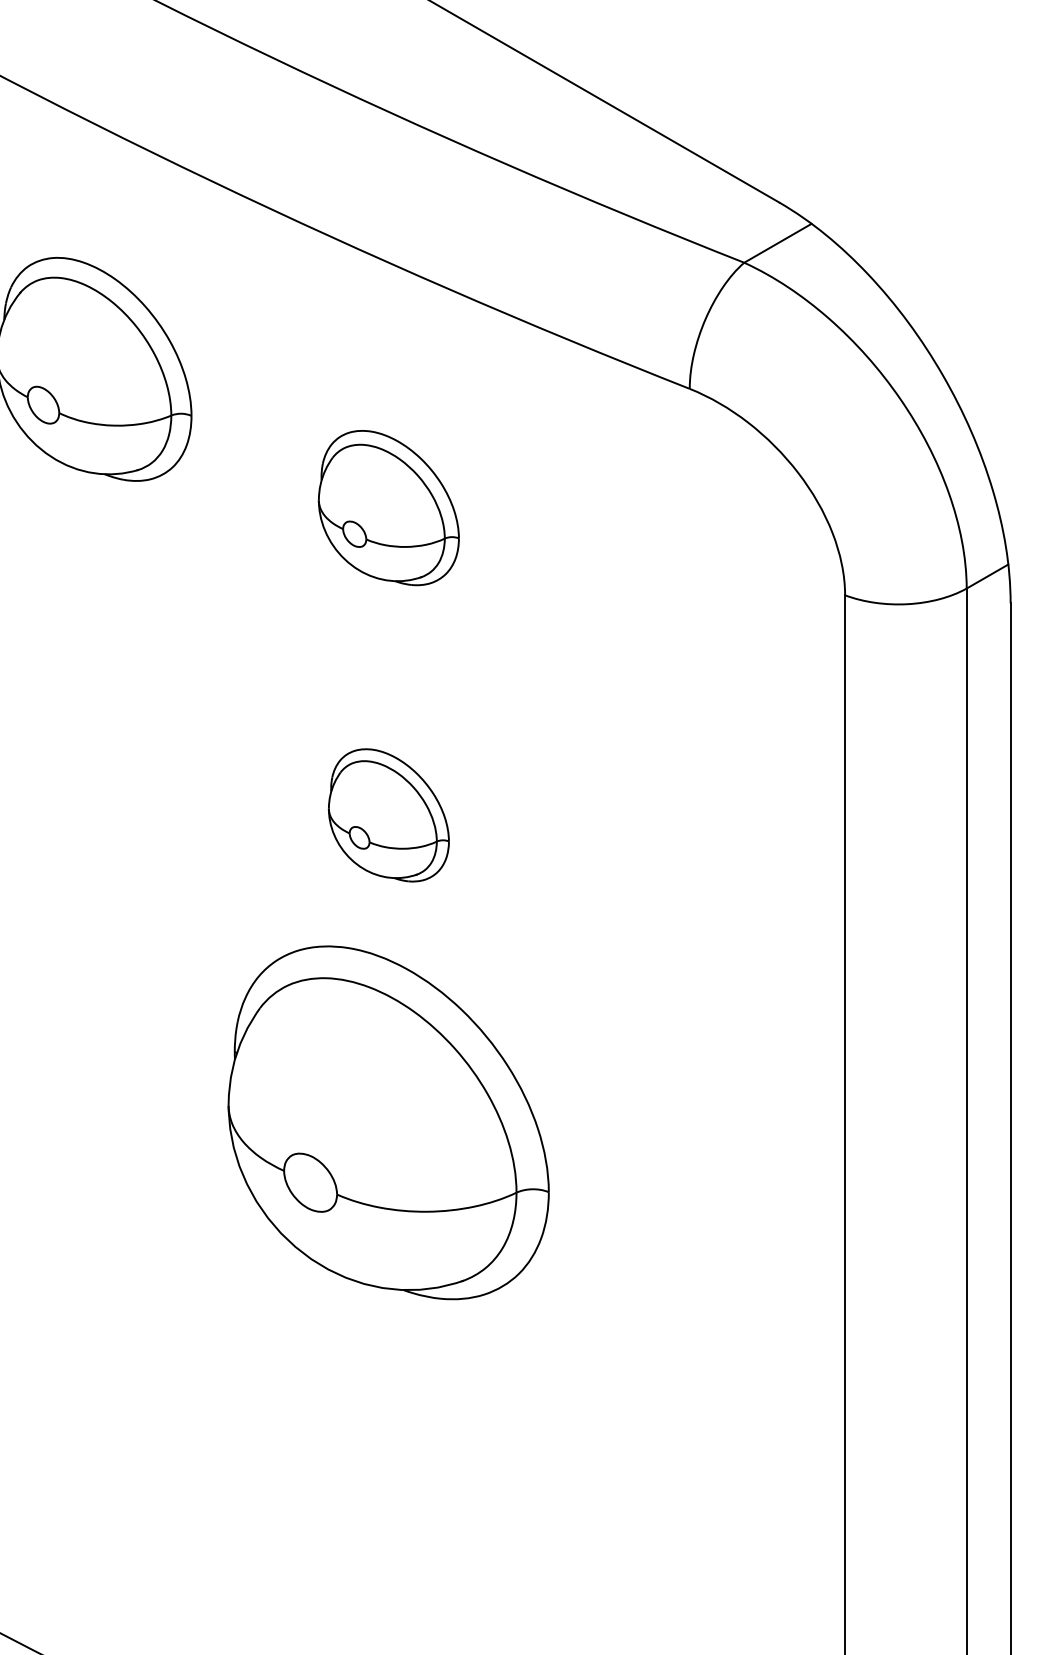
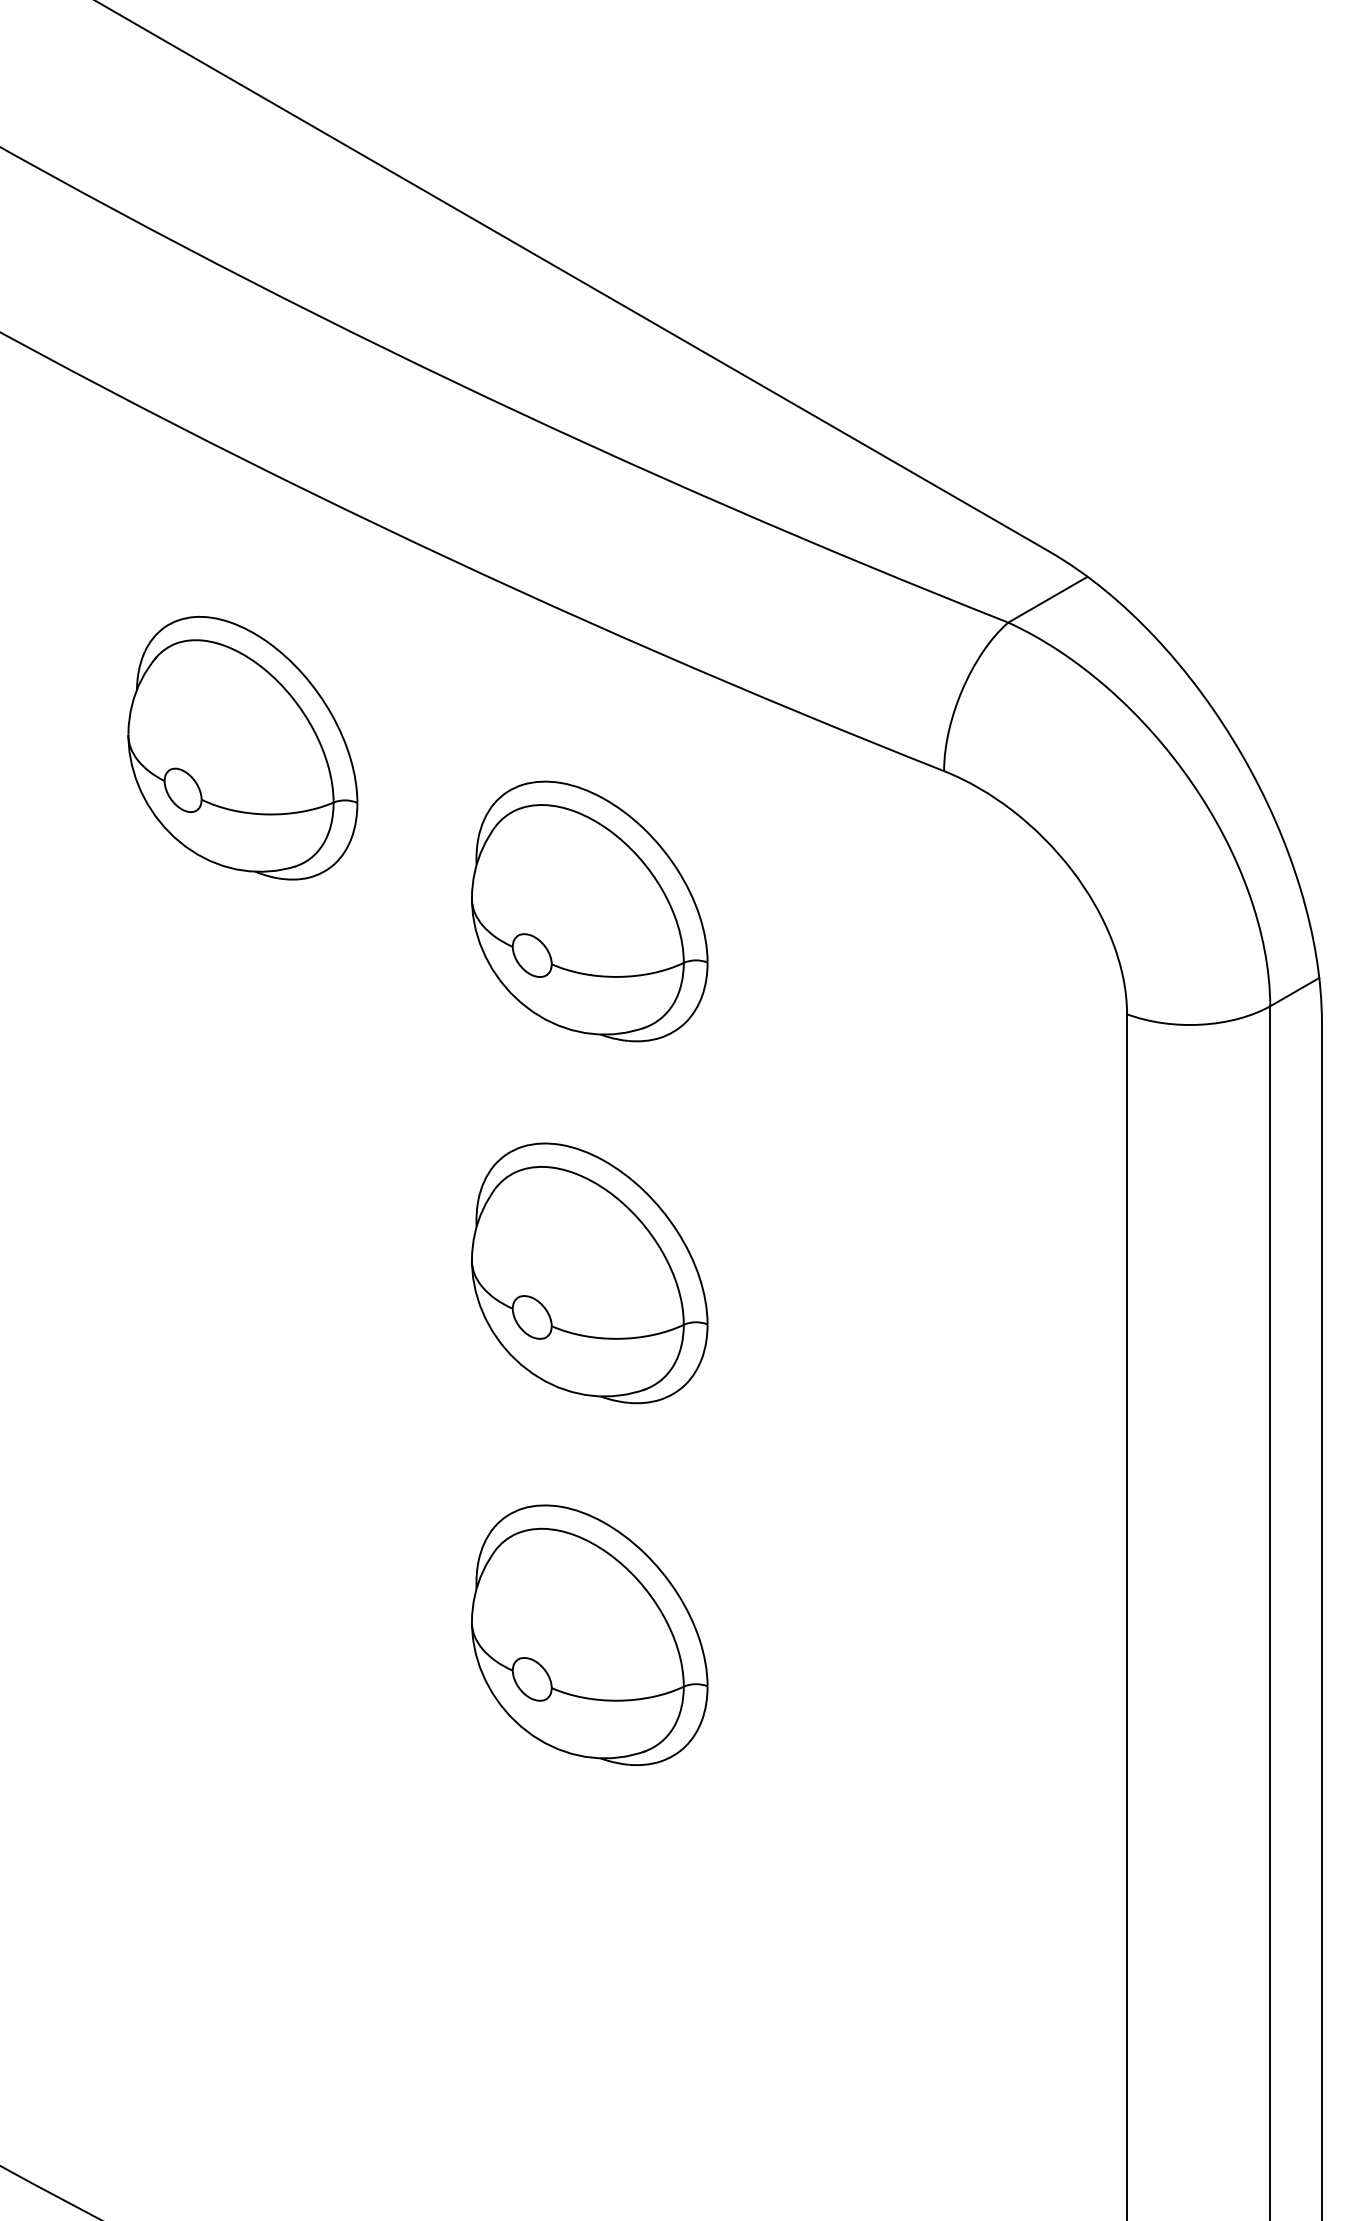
part: (388, 508) -> (589, 911), size x1.43
part: (388, 815) -> (589, 1273), size x1.67
part: (388, 1122) -> (589, 1634), size x0.62

